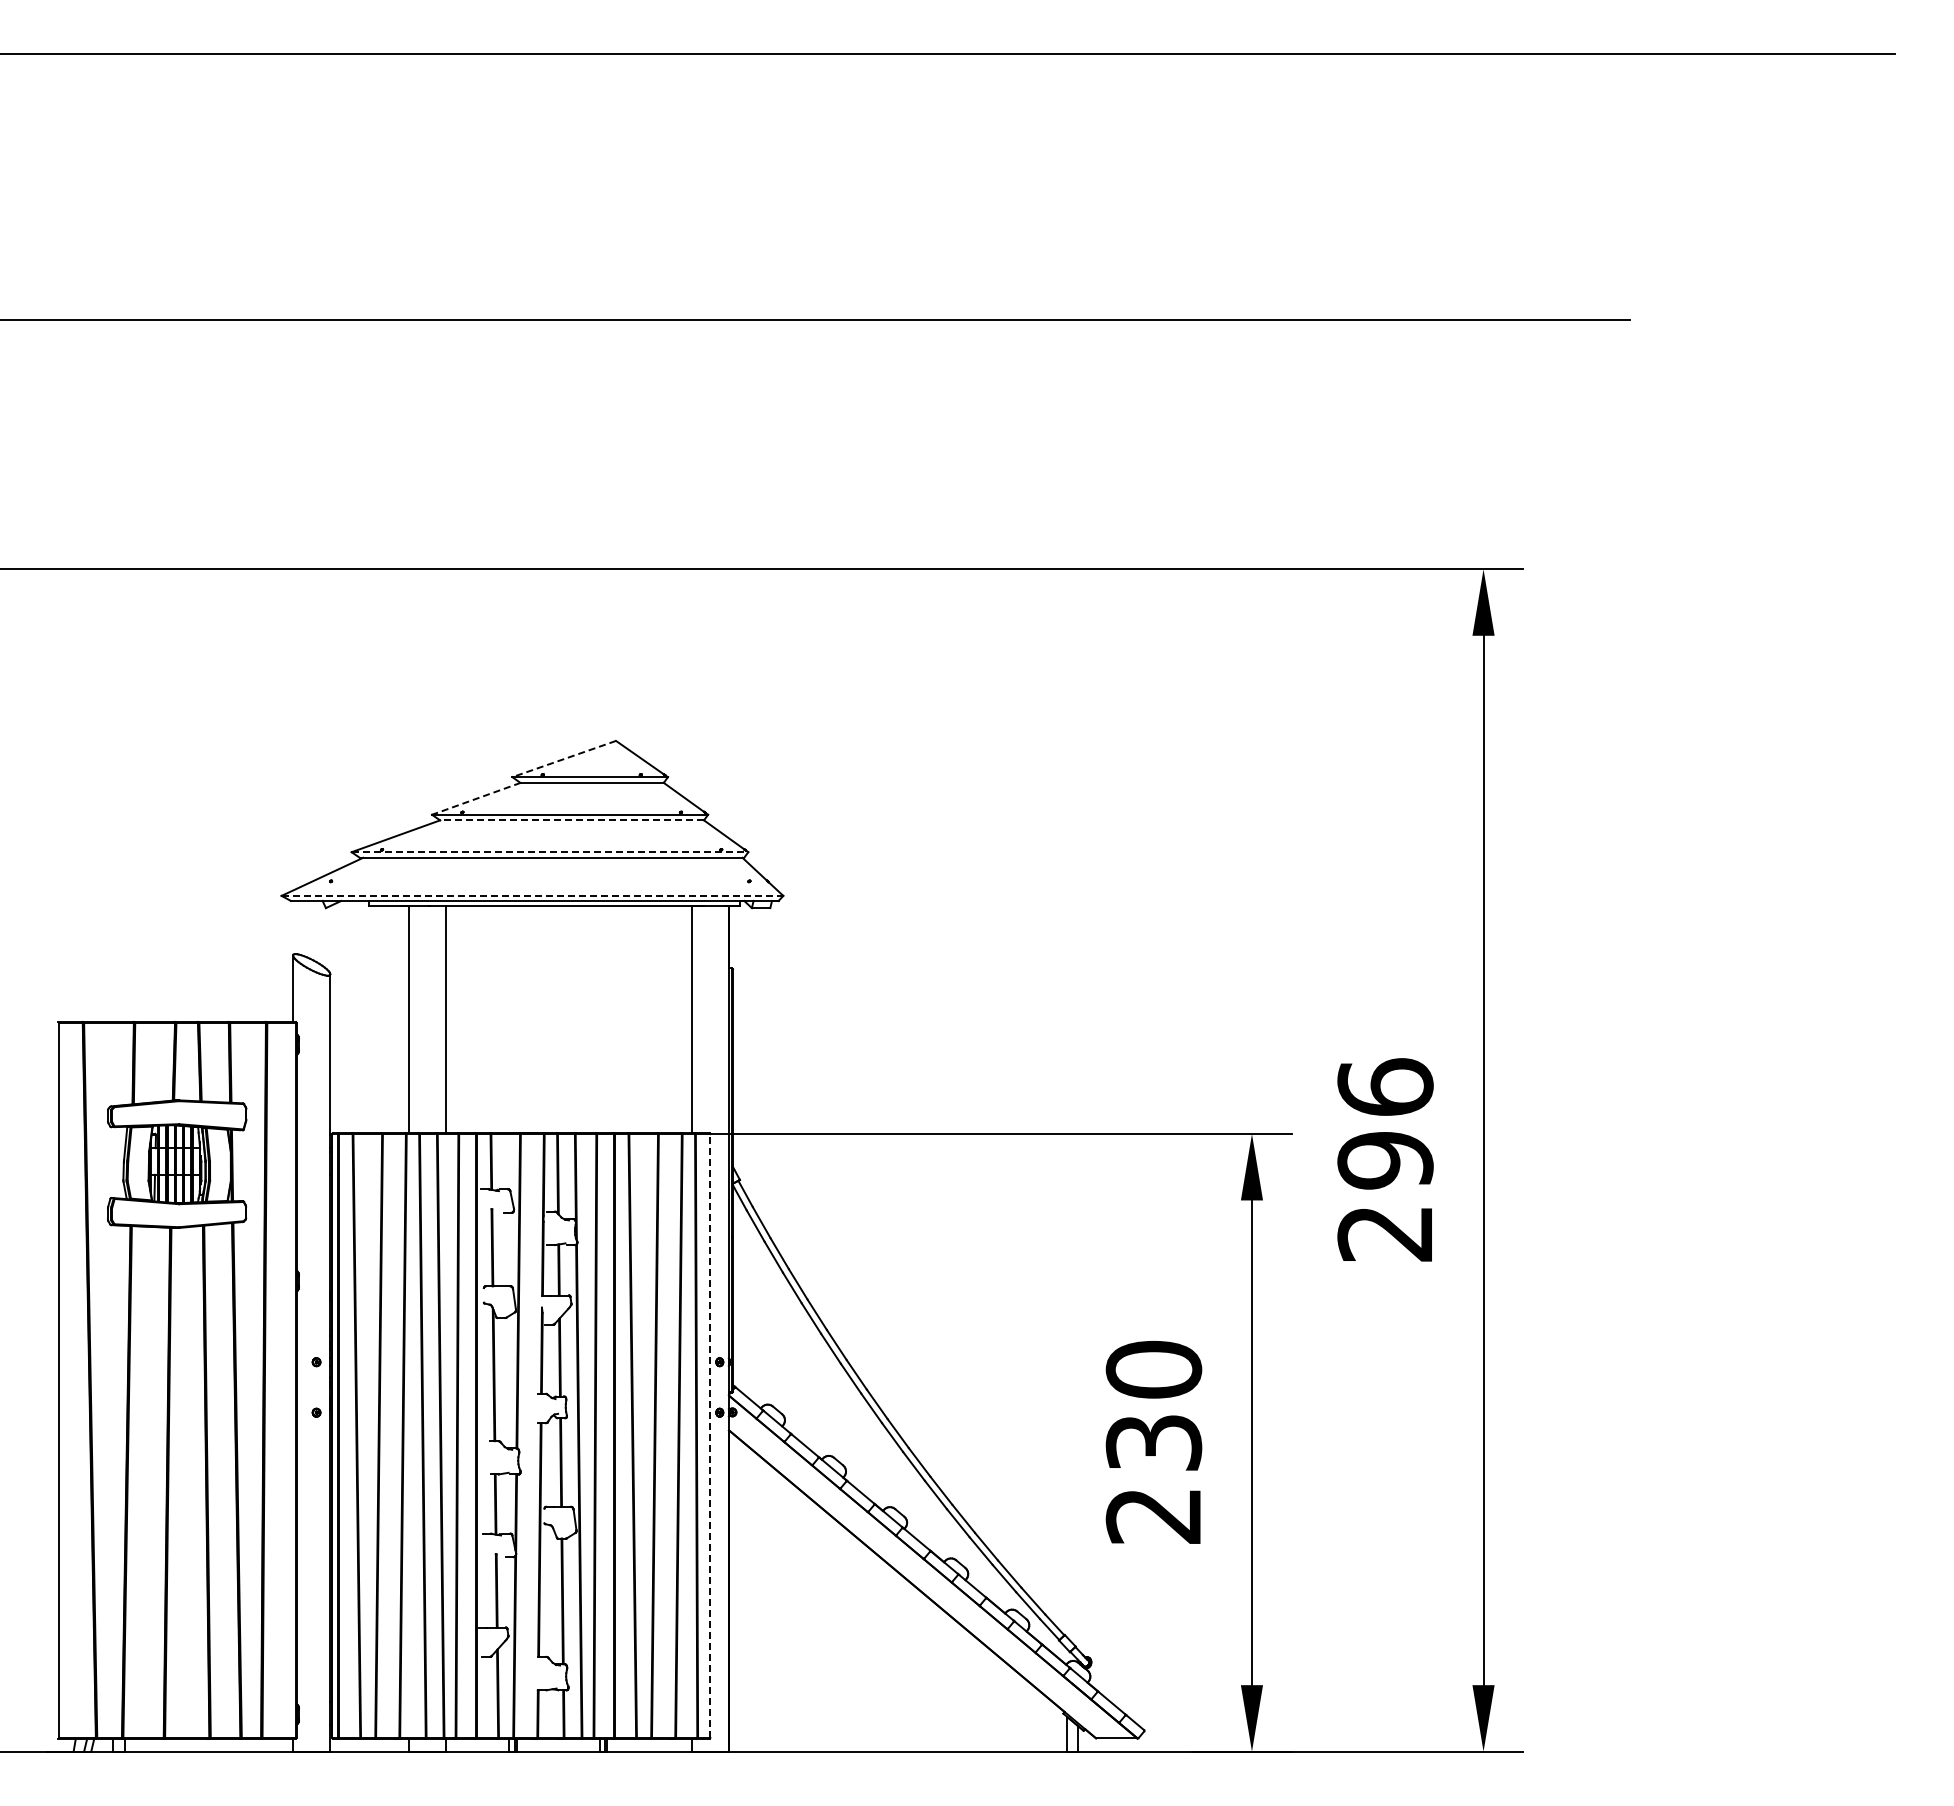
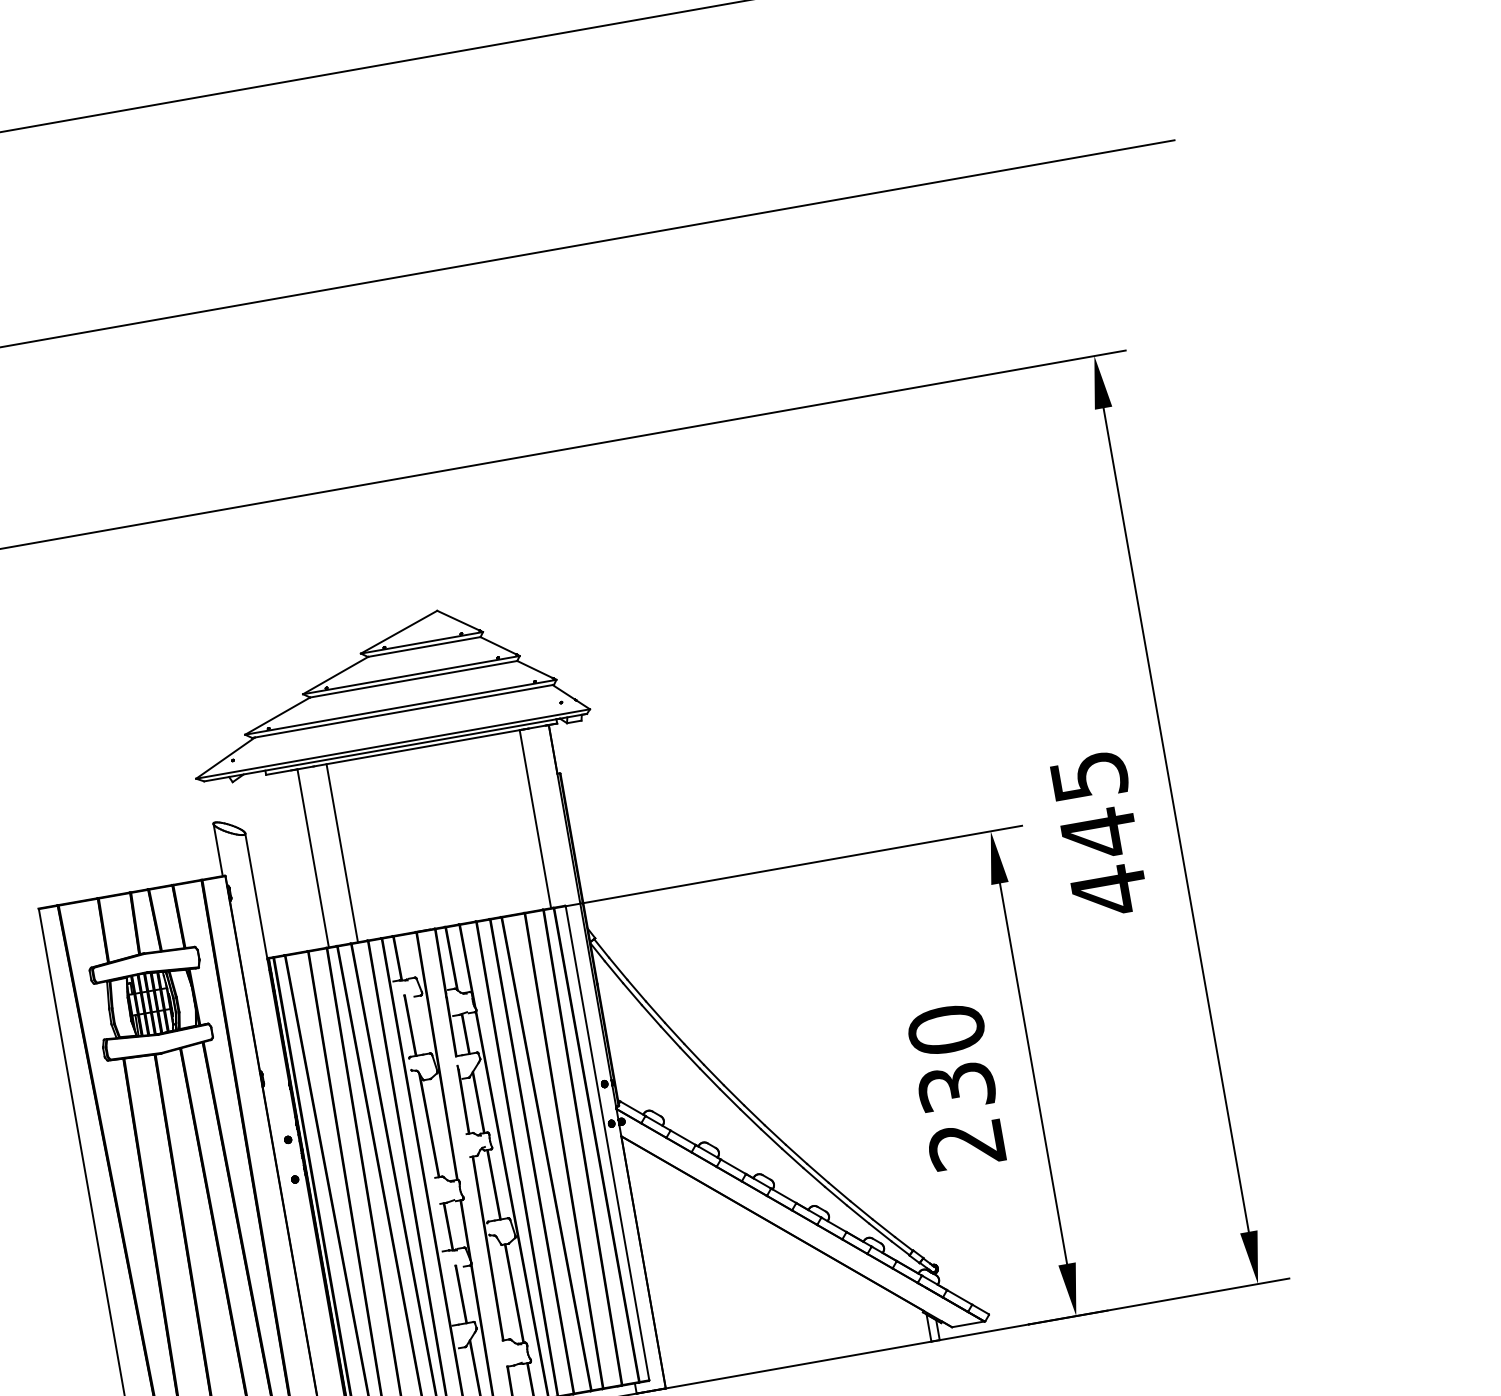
line: (564, 759) -> (399, 632), dashed -> solid
line: (475, 798) -> (334, 675), dashed -> solid
line: (572, 820) -> (414, 679), dashed -> solid
line: (550, 852) -> (401, 707), dashed -> solid
line: (532, 895) -> (393, 743), dashed -> solid
text: (1385, 1161) -> (1099, 834), 296 -> 445
line: (710, 1435) -> (607, 1142), dashed -> solid

